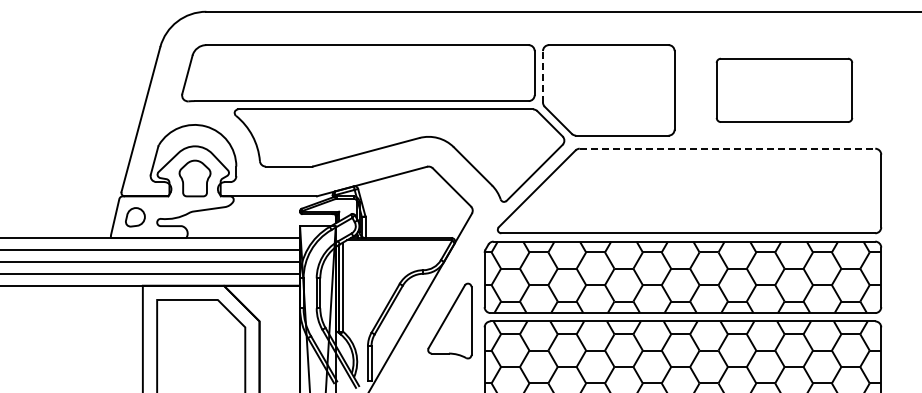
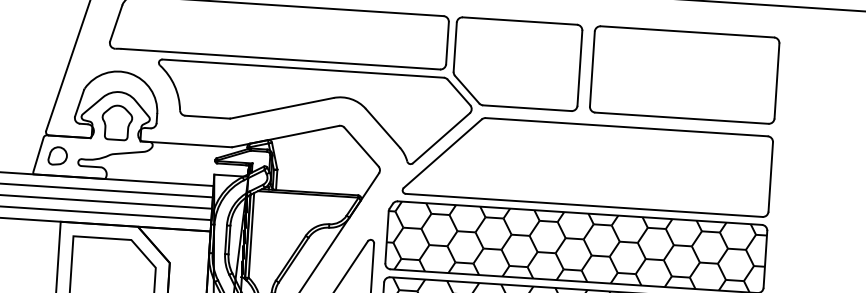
line: (543, 76) -> (455, 46), dashed -> solid
part: (784, 90) -> (684, 75), size x1.43
line: (727, 148) -> (626, 126), dashed -> solid

